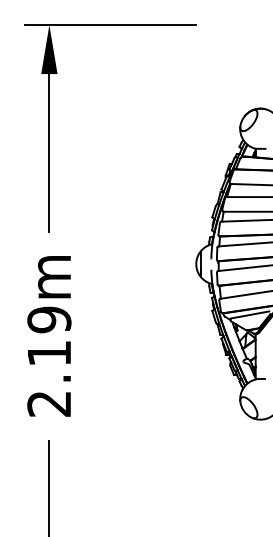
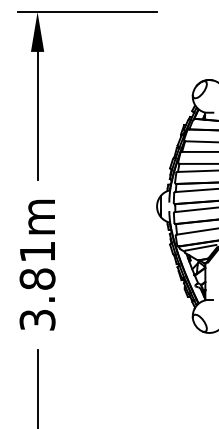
text: (49, 361) -> (37, 285), 2.19m -> 3.81m

